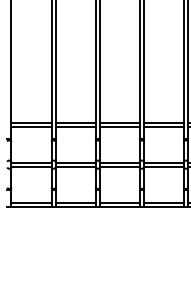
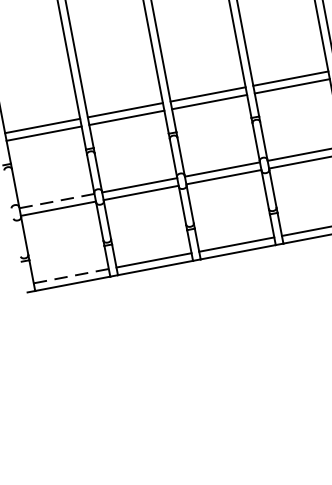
line: (31, 162) -> (56, 200), solid -> dashed
line: (31, 202) -> (71, 275), solid -> dashed

